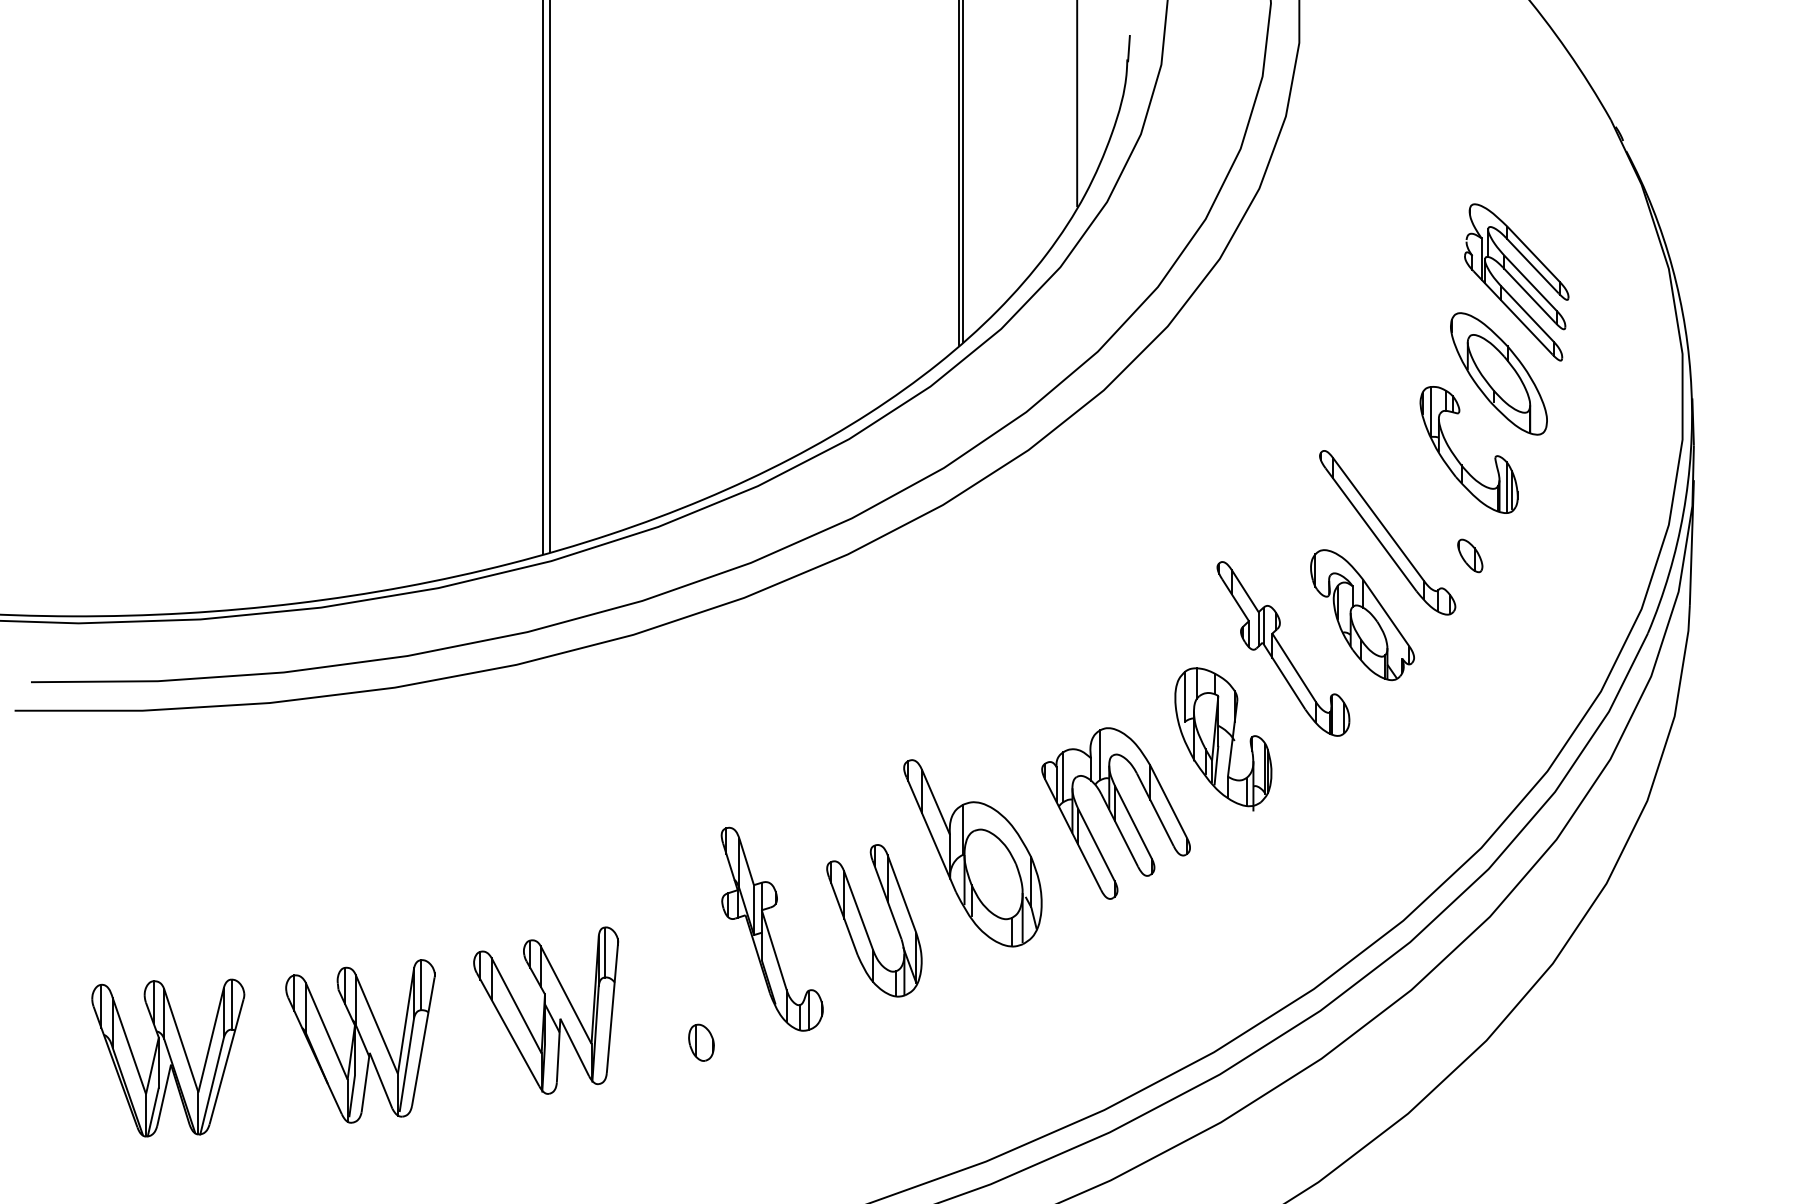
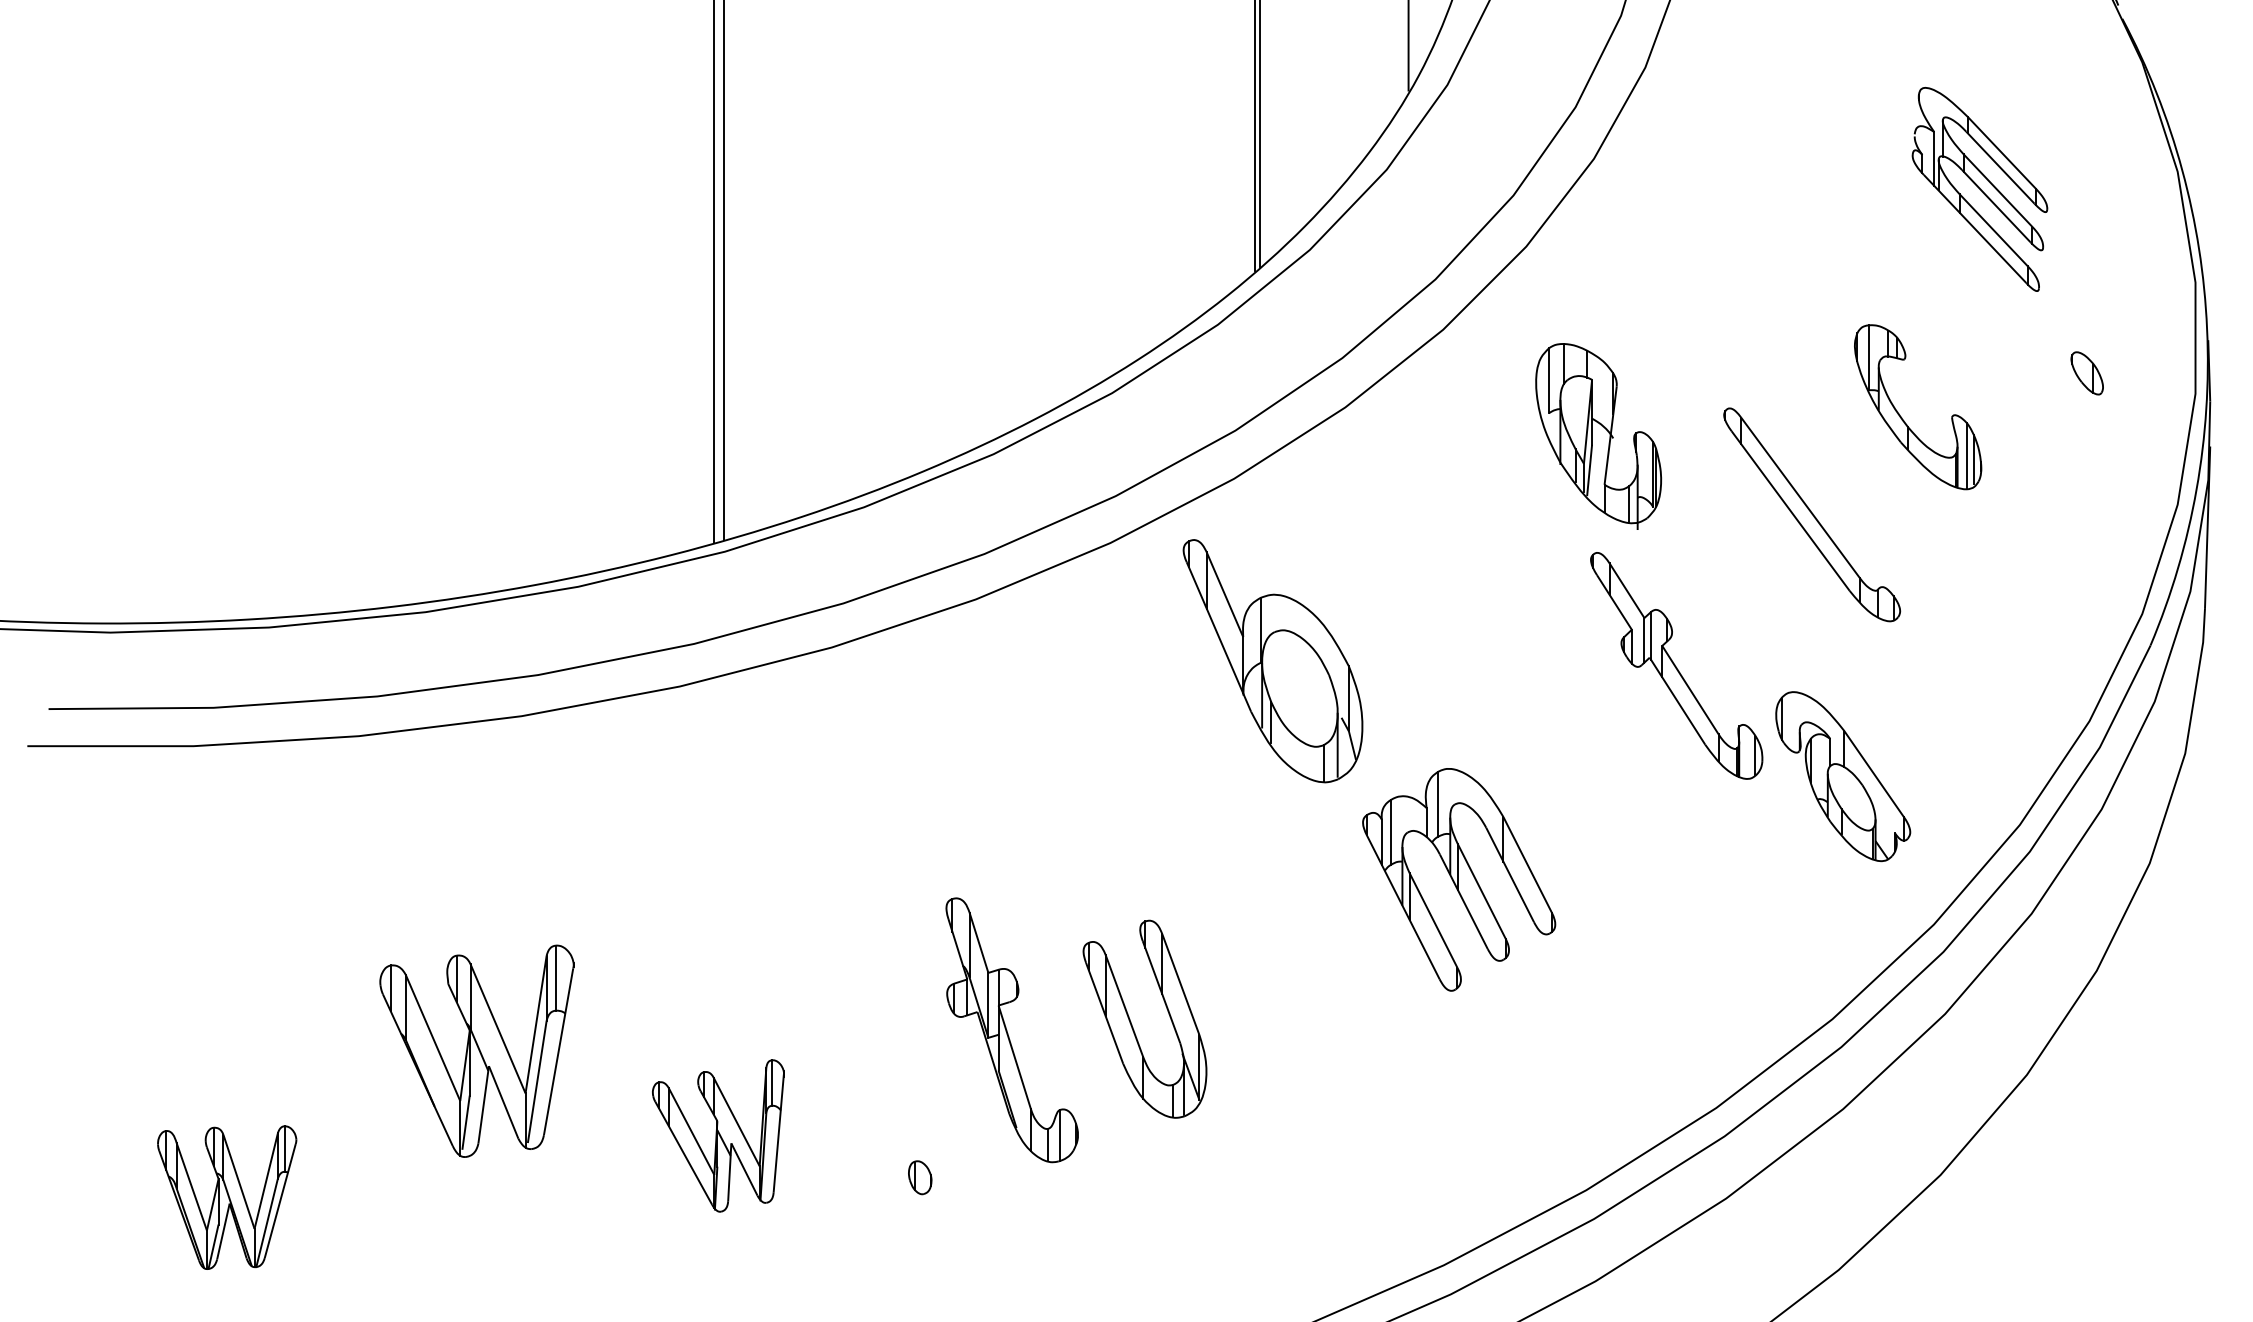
part: (1498, 373) -> (1956, 307), removed
part: (1470, 555) -> (2087, 372), moved
part: (1362, 615) -> (1843, 777), moved
part: (1223, 739) -> (1598, 436), moved
part: (972, 853) -> (1272, 661), moved
part: (546, 1010) -> (718, 1135), size x0.7
part: (360, 1041) -> (476, 1051), moved
part: (701, 1042) -> (920, 1177), size x0.7
part: (168, 1057) -> (227, 1196), size x0.7

